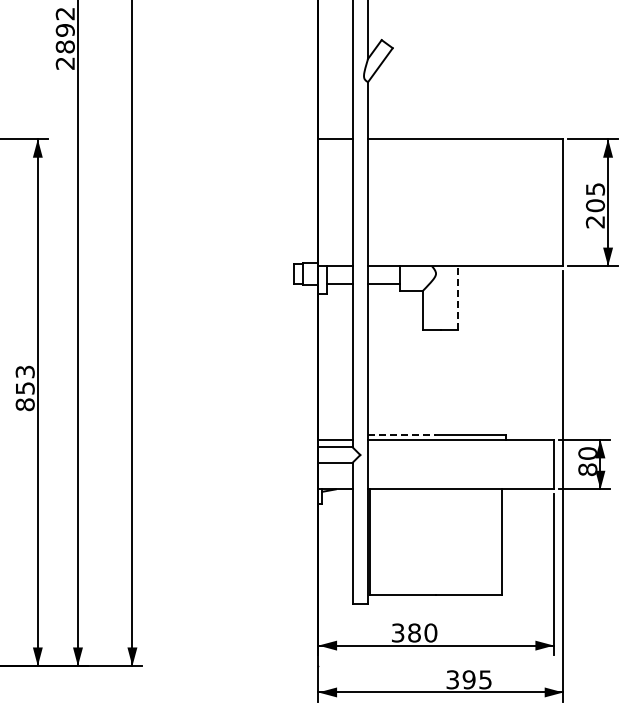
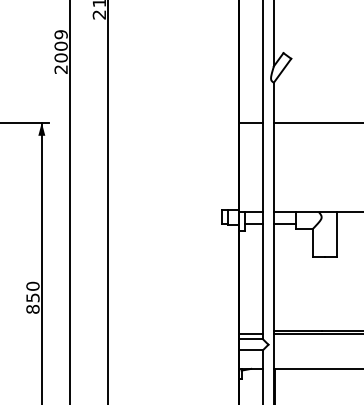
text: (65, 30) -> (61, 46), 2892 -> 2009
line: (458, 298) -> (337, 234), dashed -> solid
text: (24, 371) -> (32, 286), 853 -> 850
line: (402, 434) -> (298, 330), dashed -> solid

